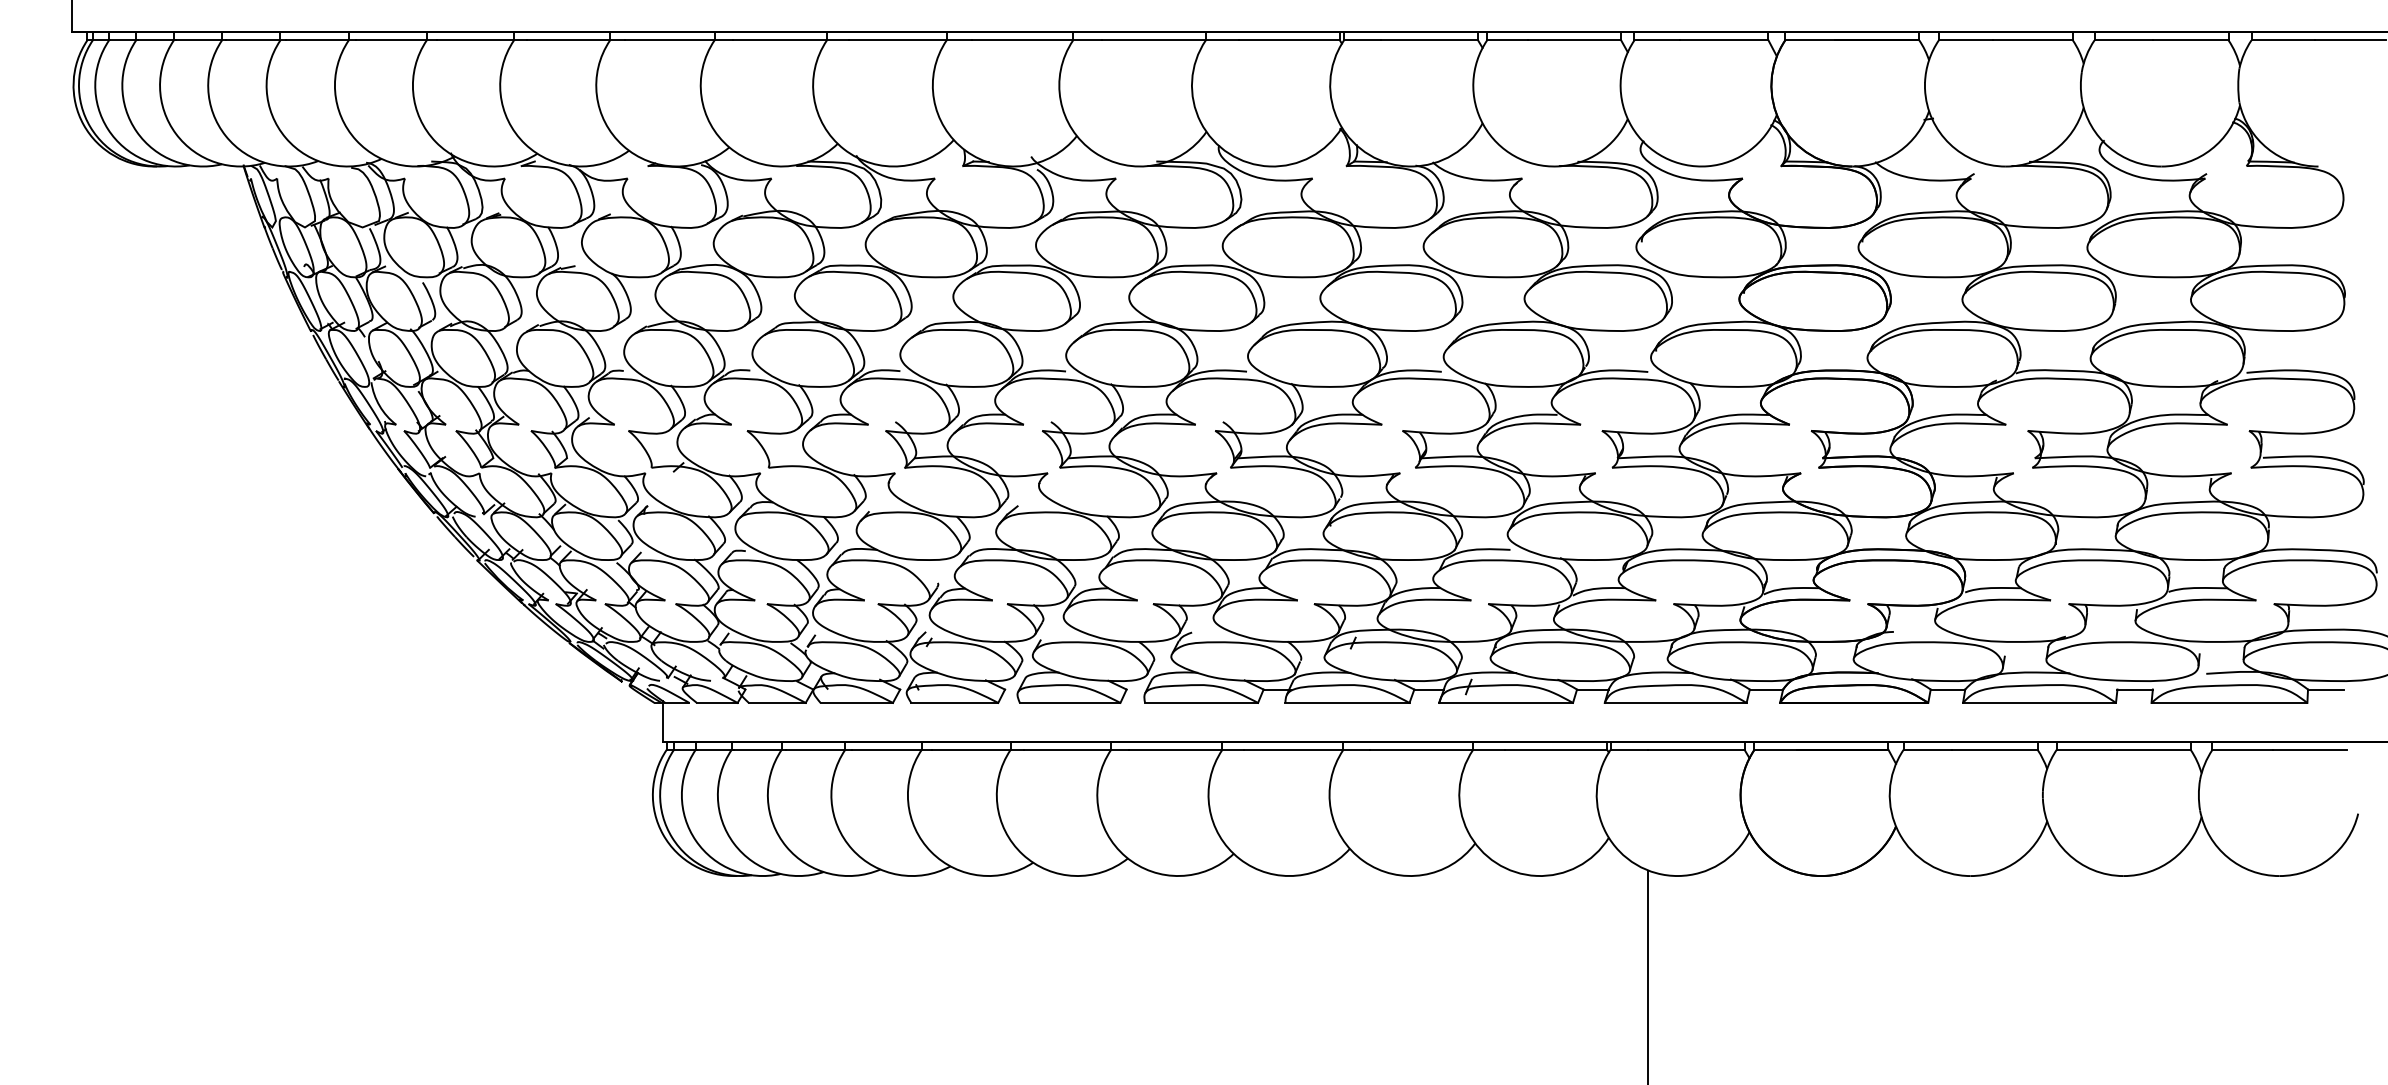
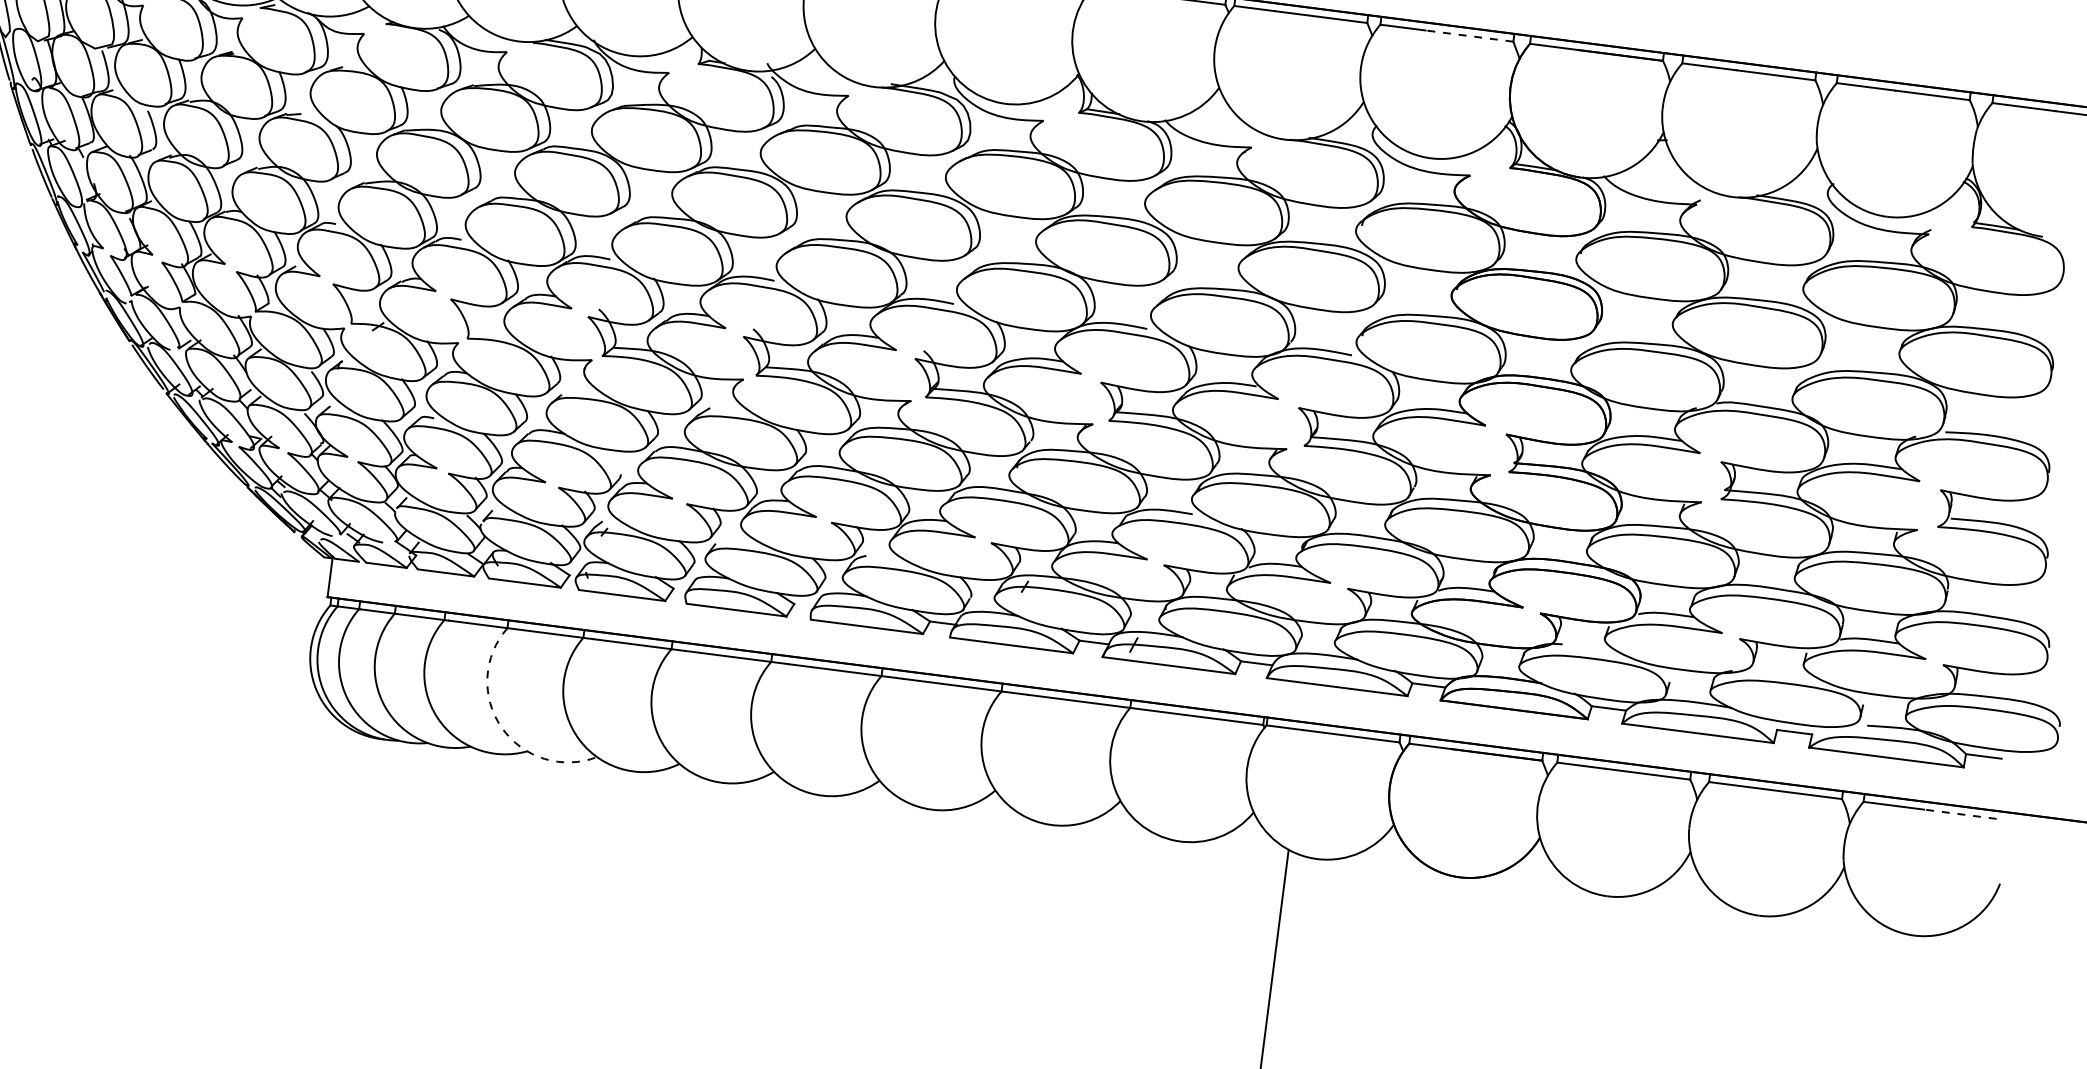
line: (1723, 40) -> (1468, 36), solid -> dashed
line: (2309, 749) -> (1959, 813), solid -> dashed
arc: (852, 849) -> (502, 727), solid -> dashed

